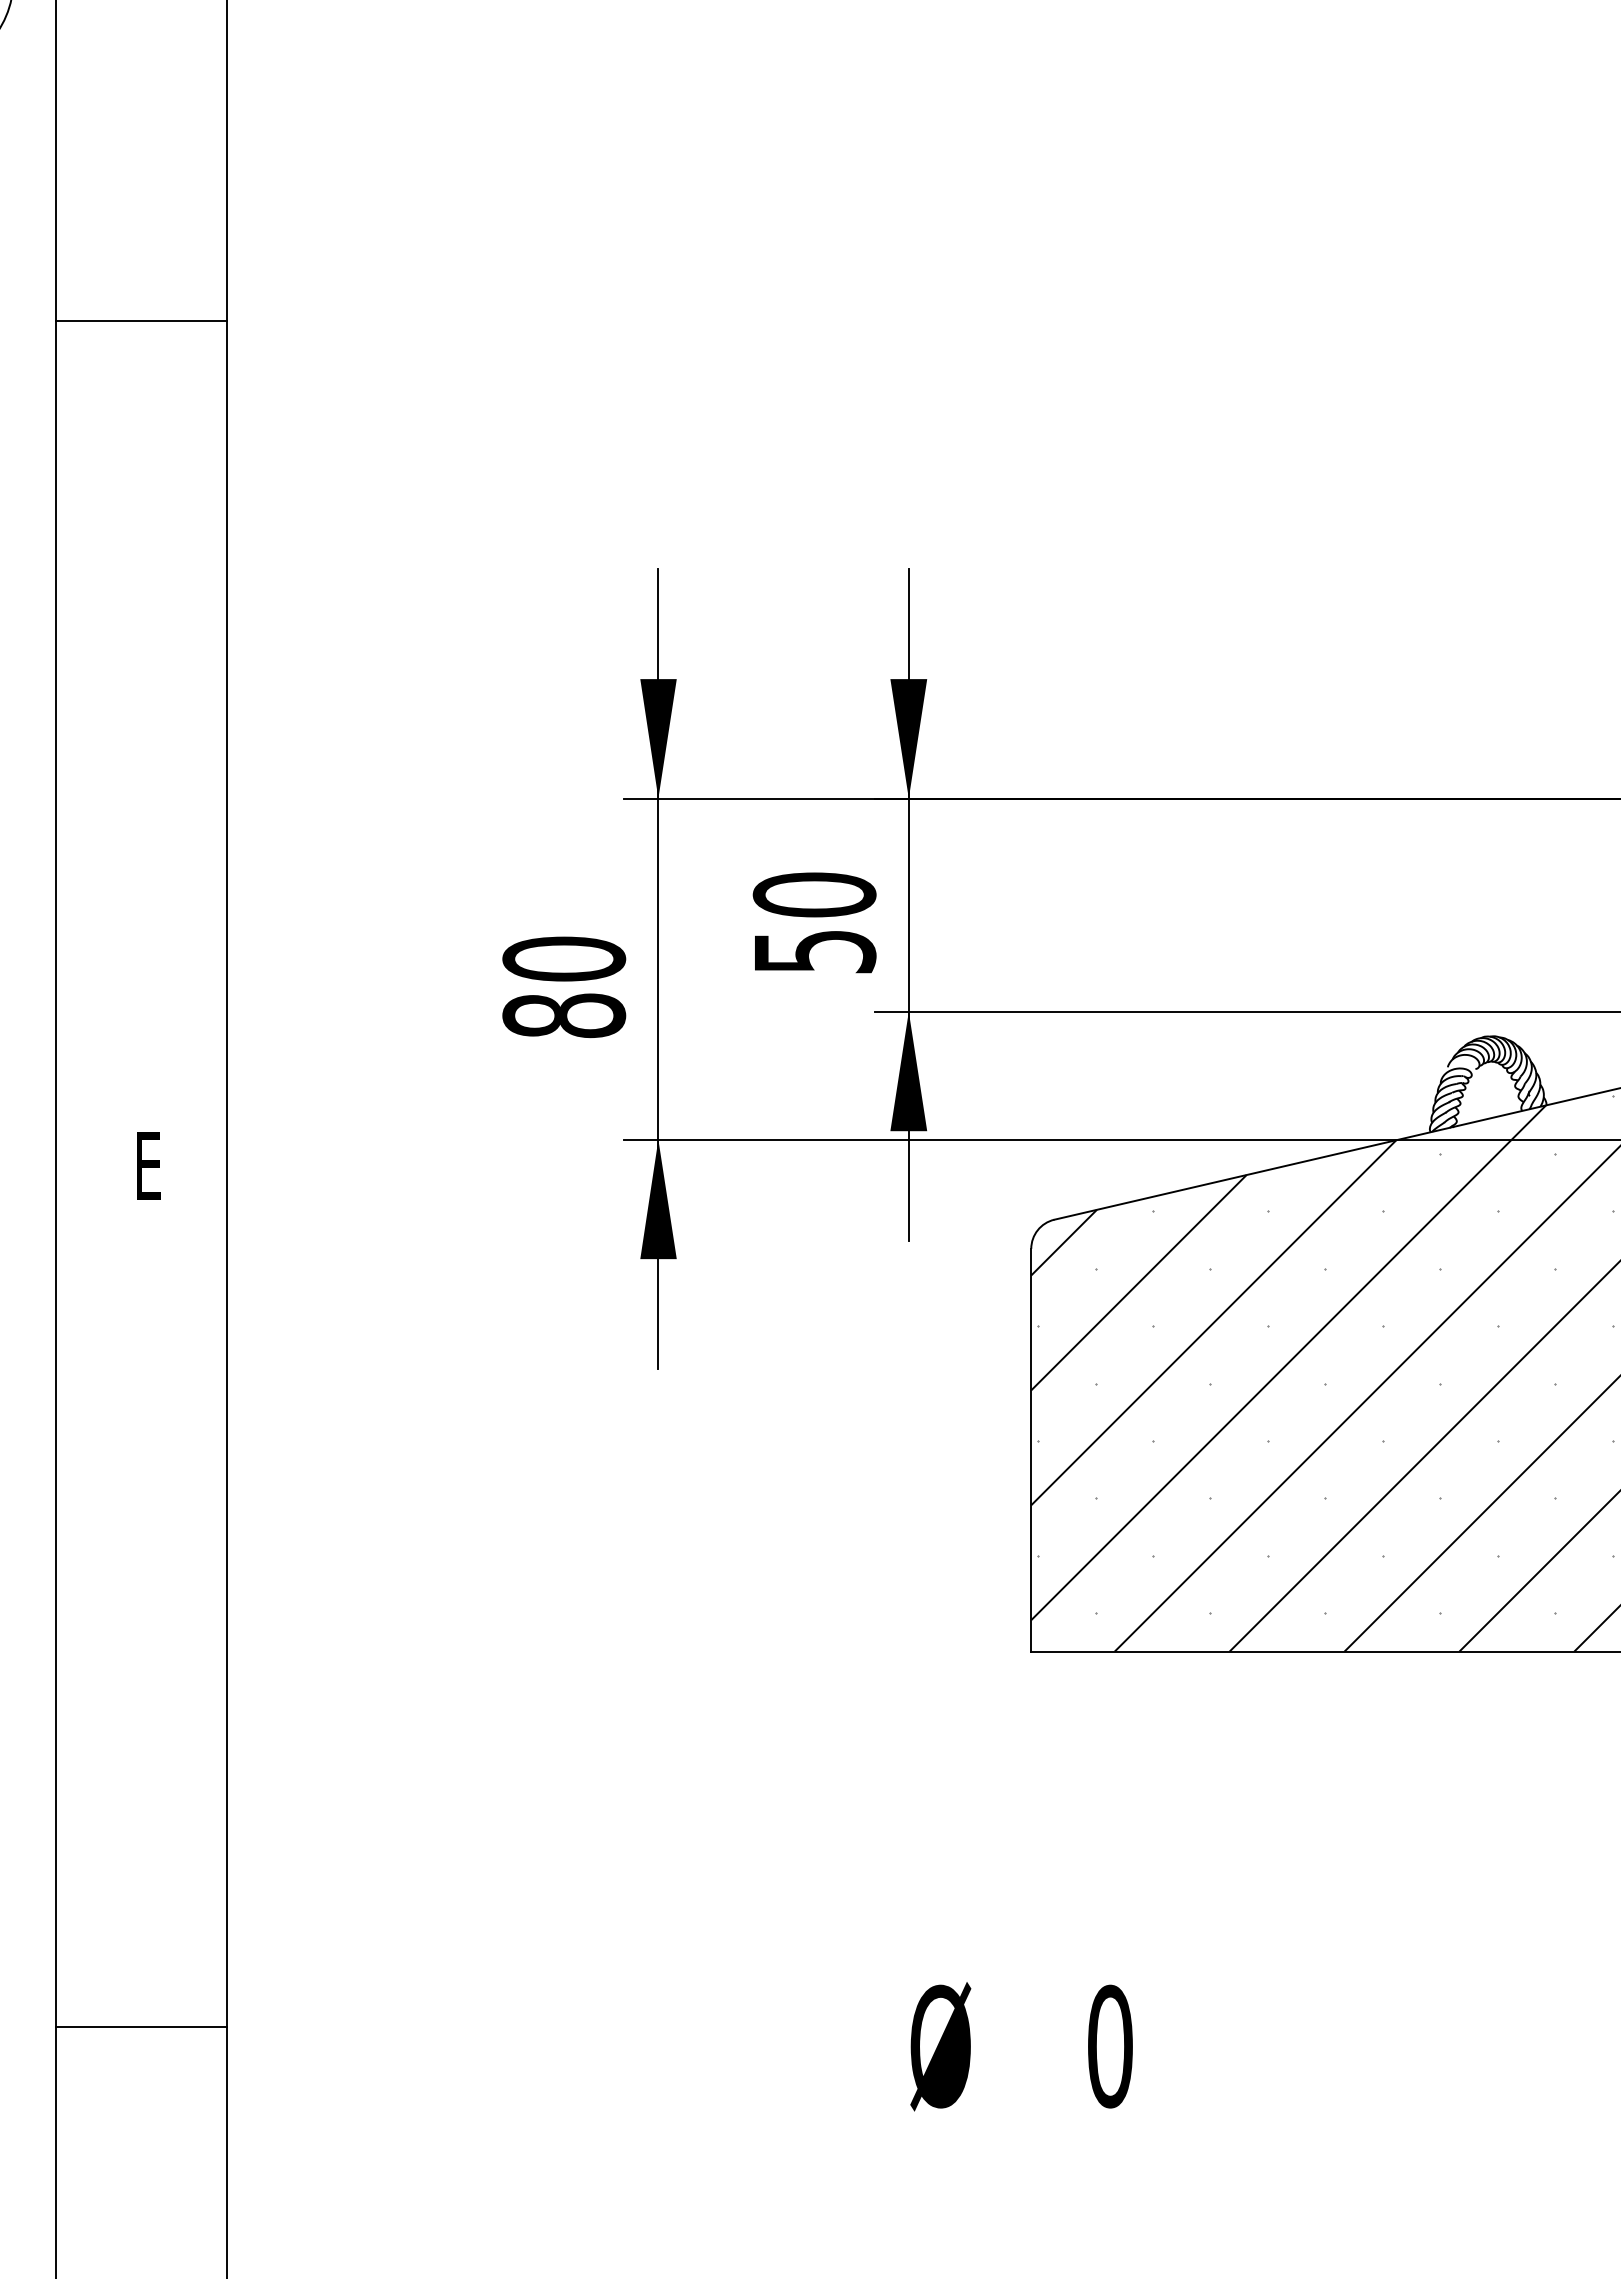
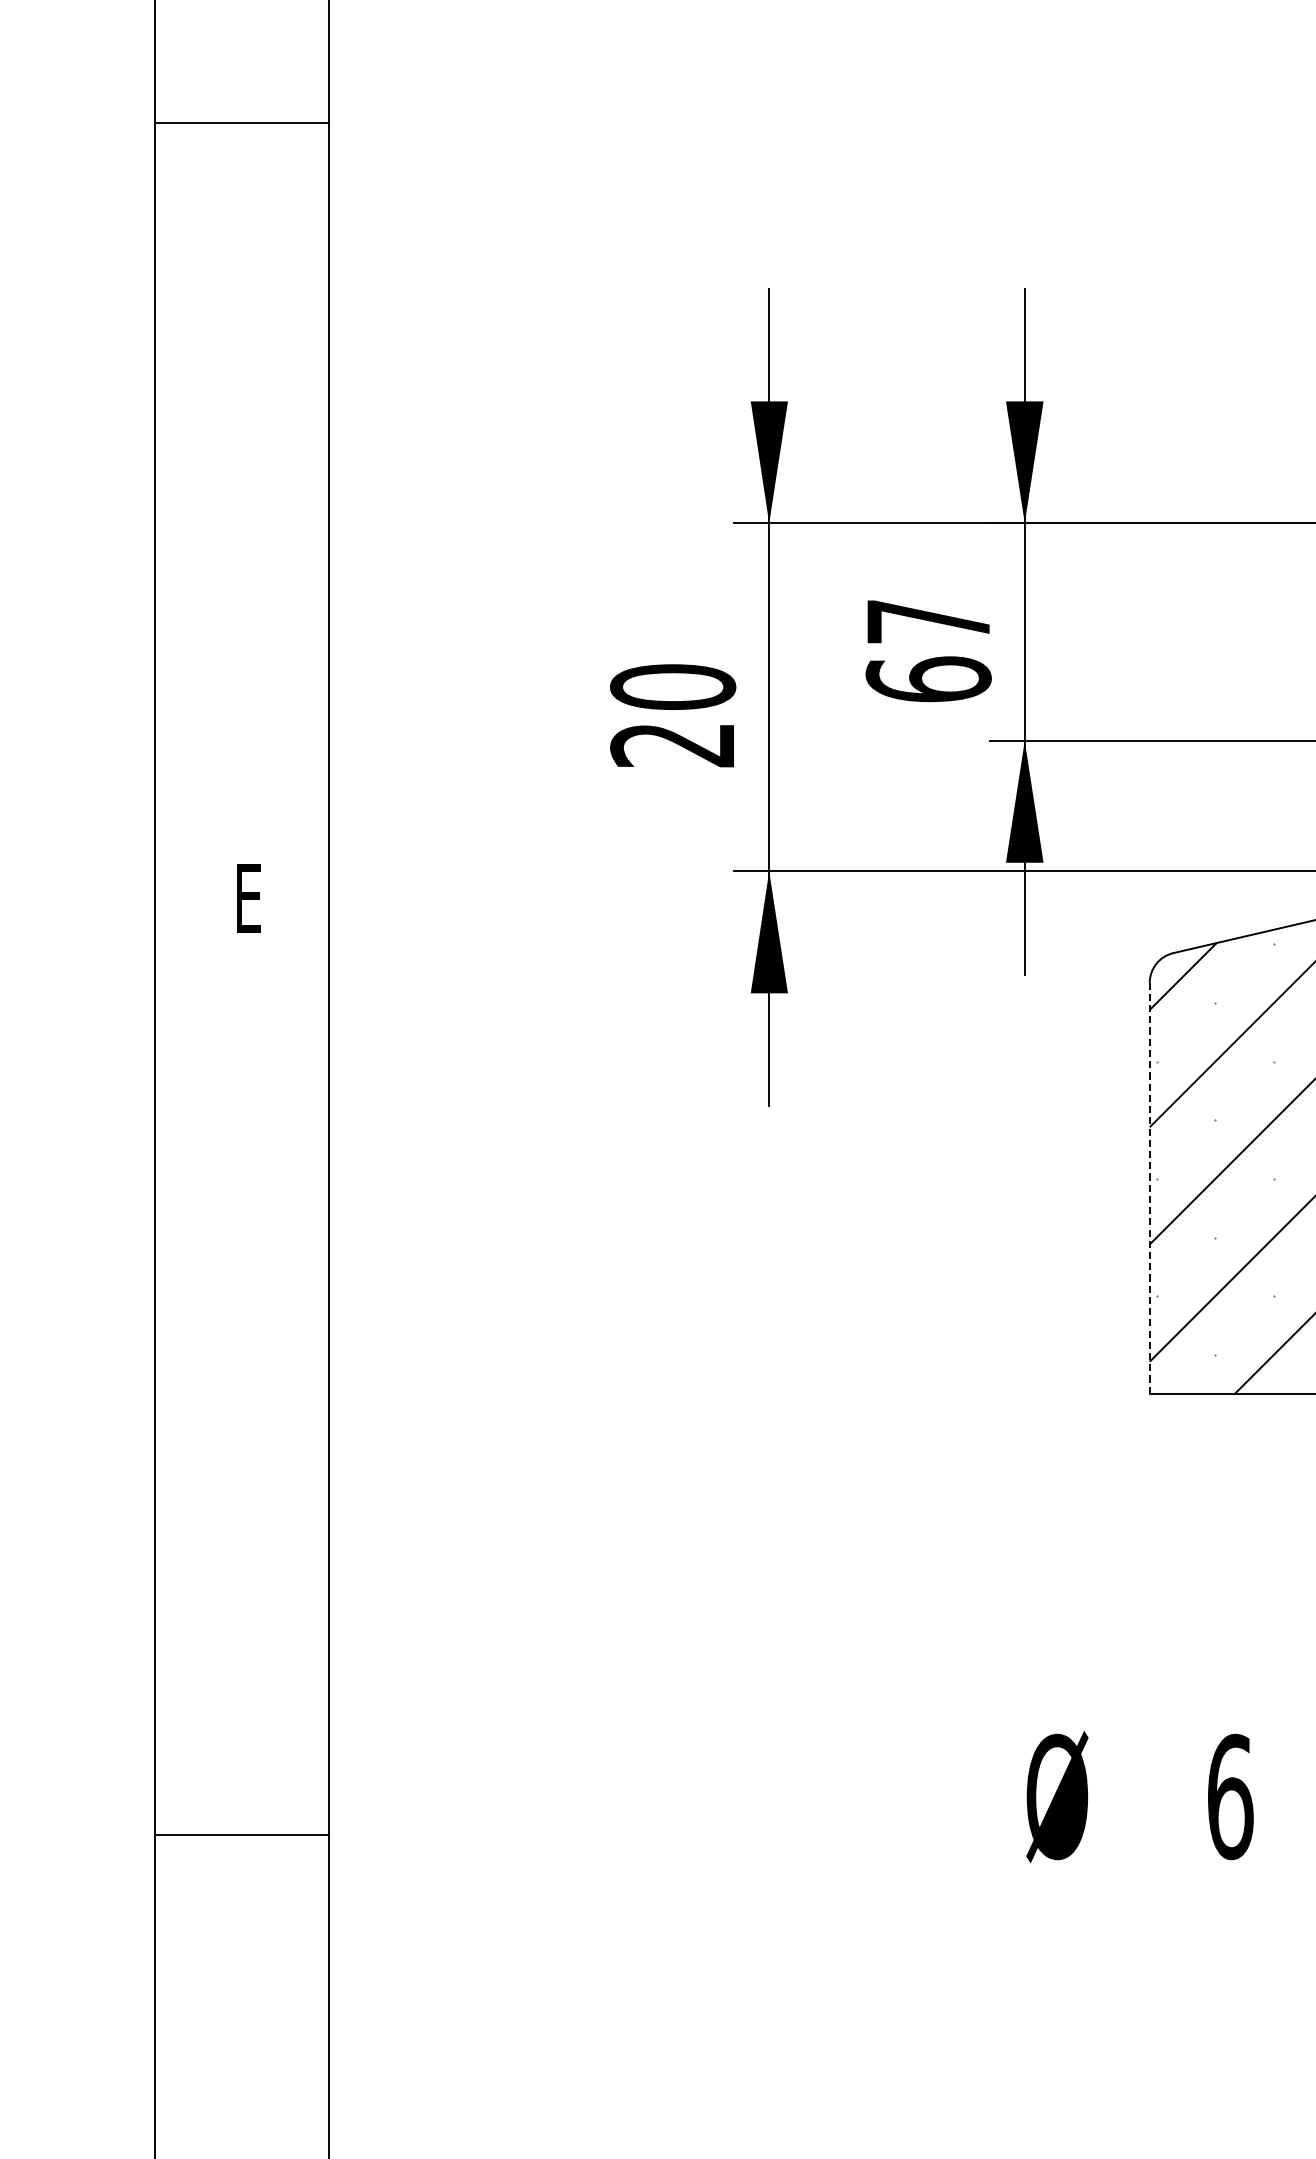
line: (141, 320) -> (241, 122), moved
text: (814, 922) -> (928, 649), 50 -> 67
text: (564, 1015) -> (673, 744), 80 -> 20
line: (1031, 1449) -> (1149, 1187), solid -> dashed
line: (141, 2026) -> (241, 1834), moved
text: (1110, 2046) -> (1230, 1796), 0 -> 6

